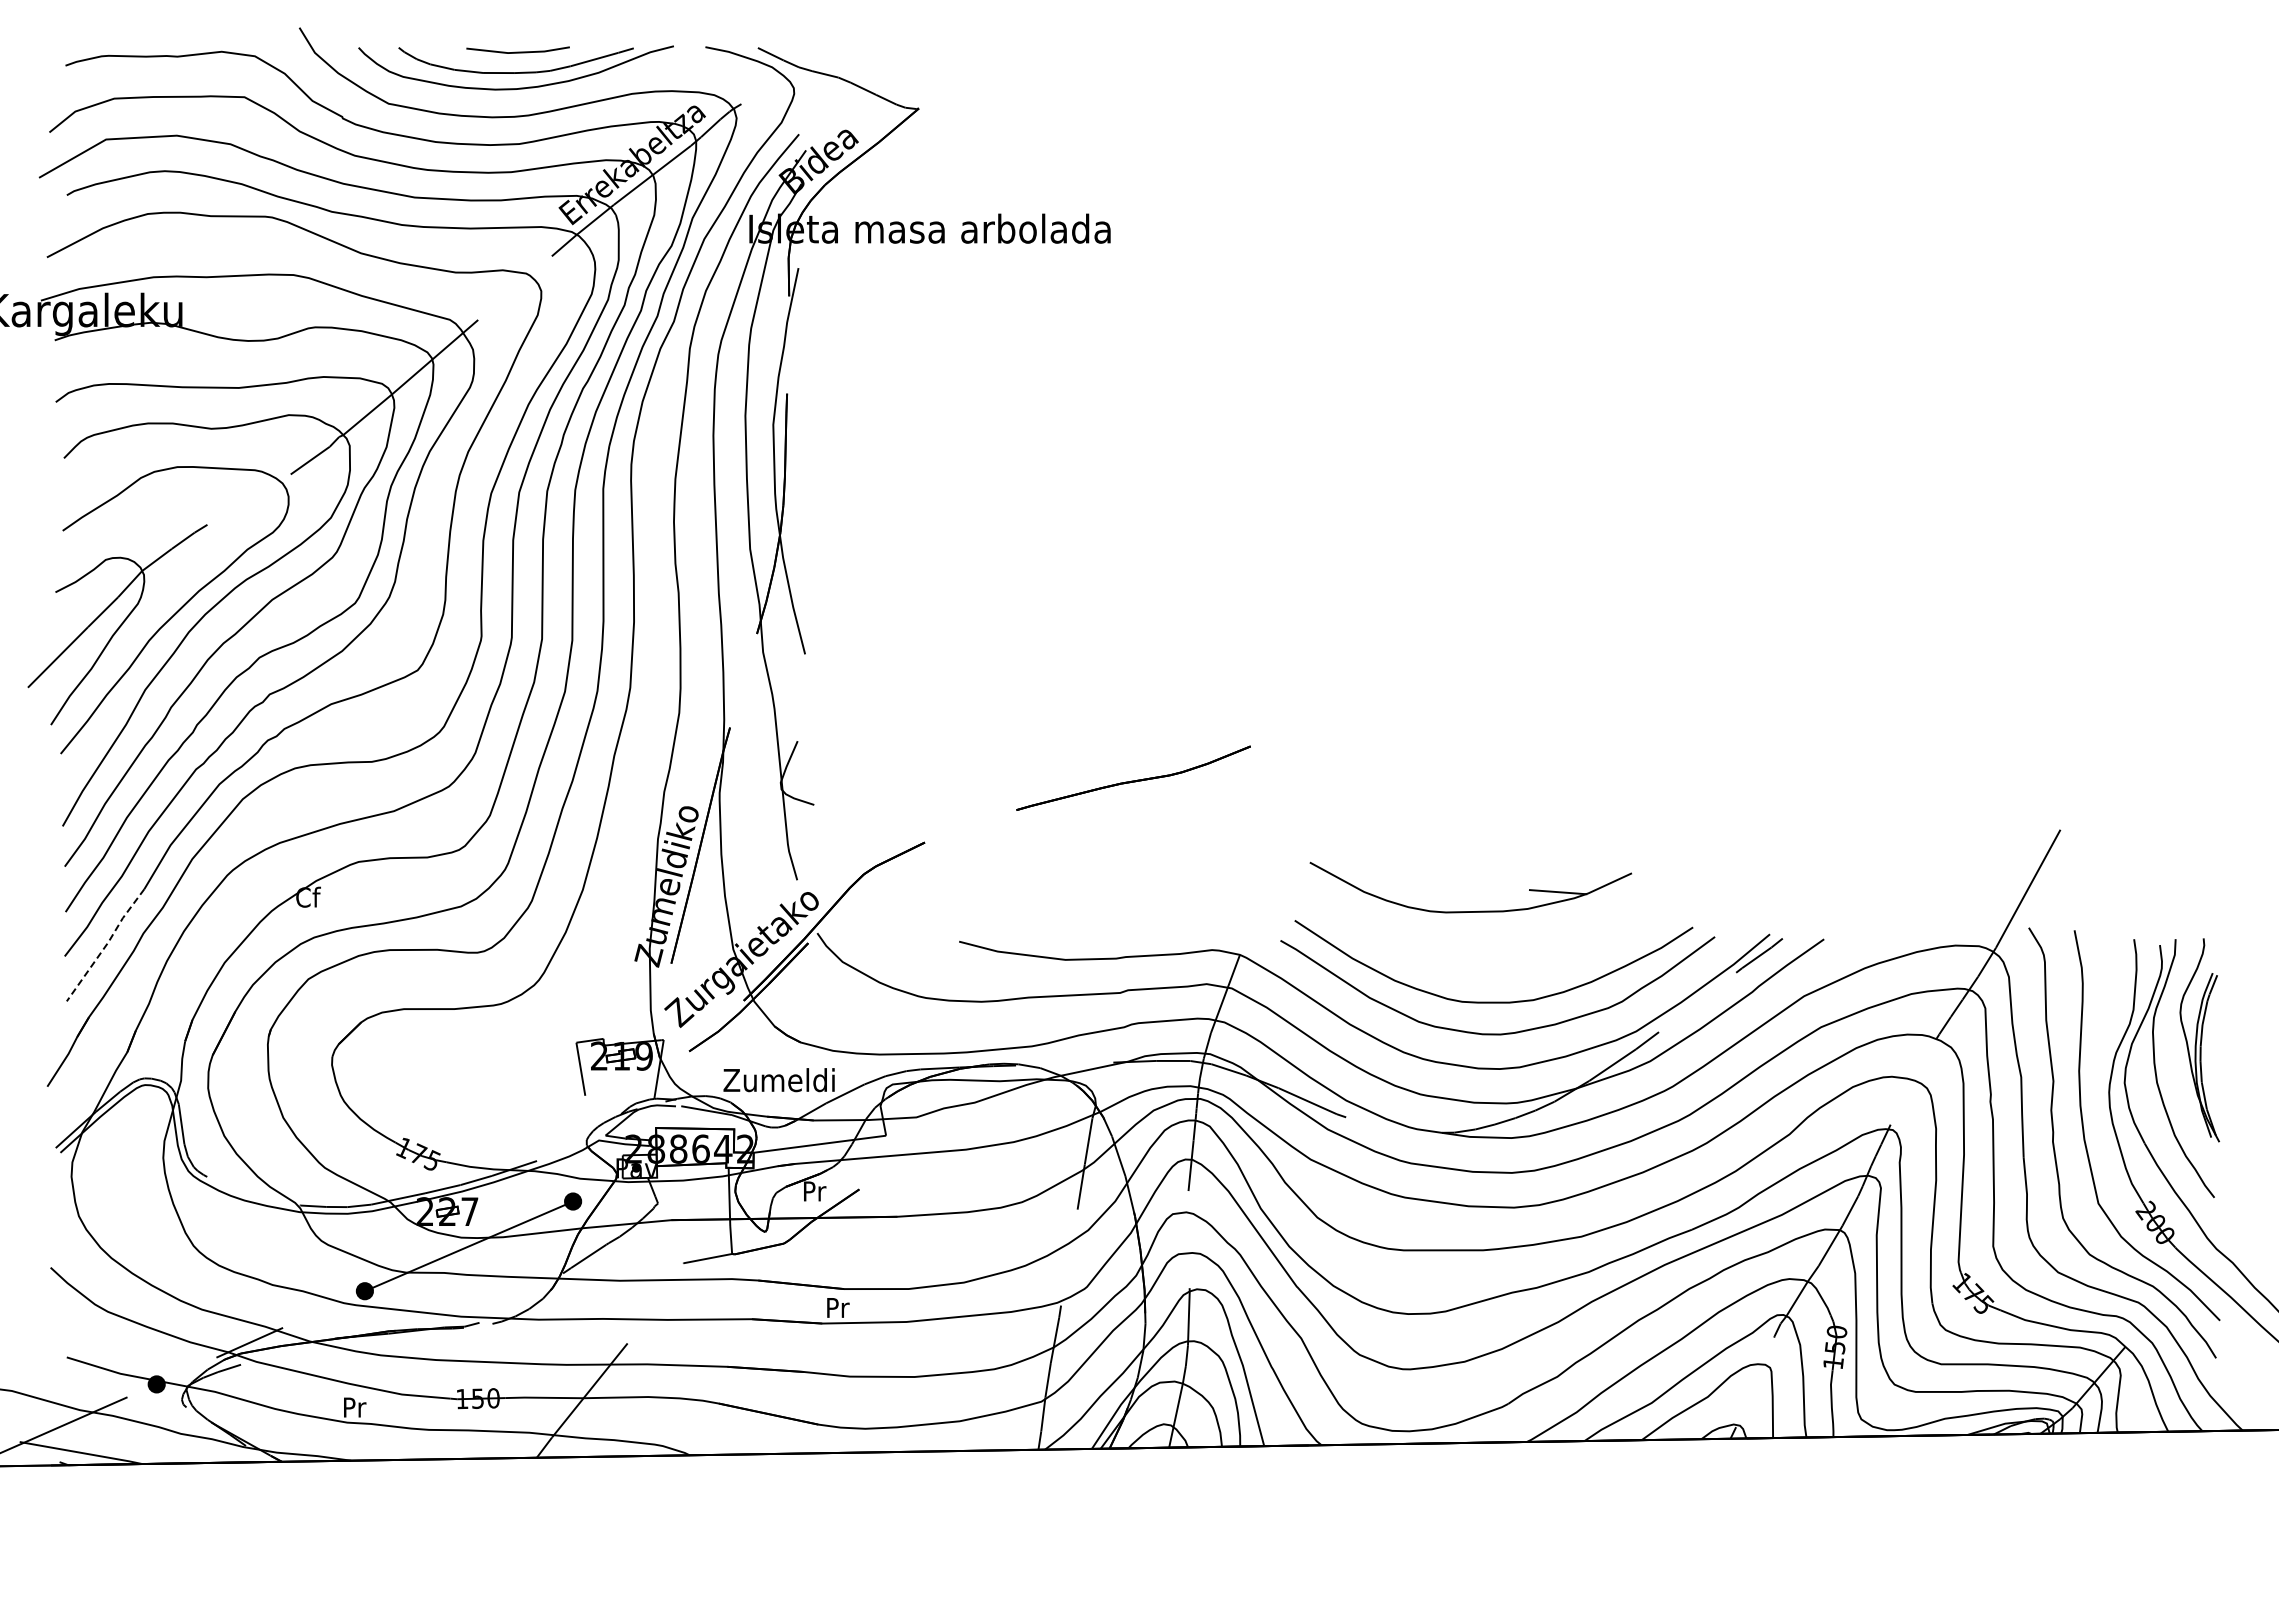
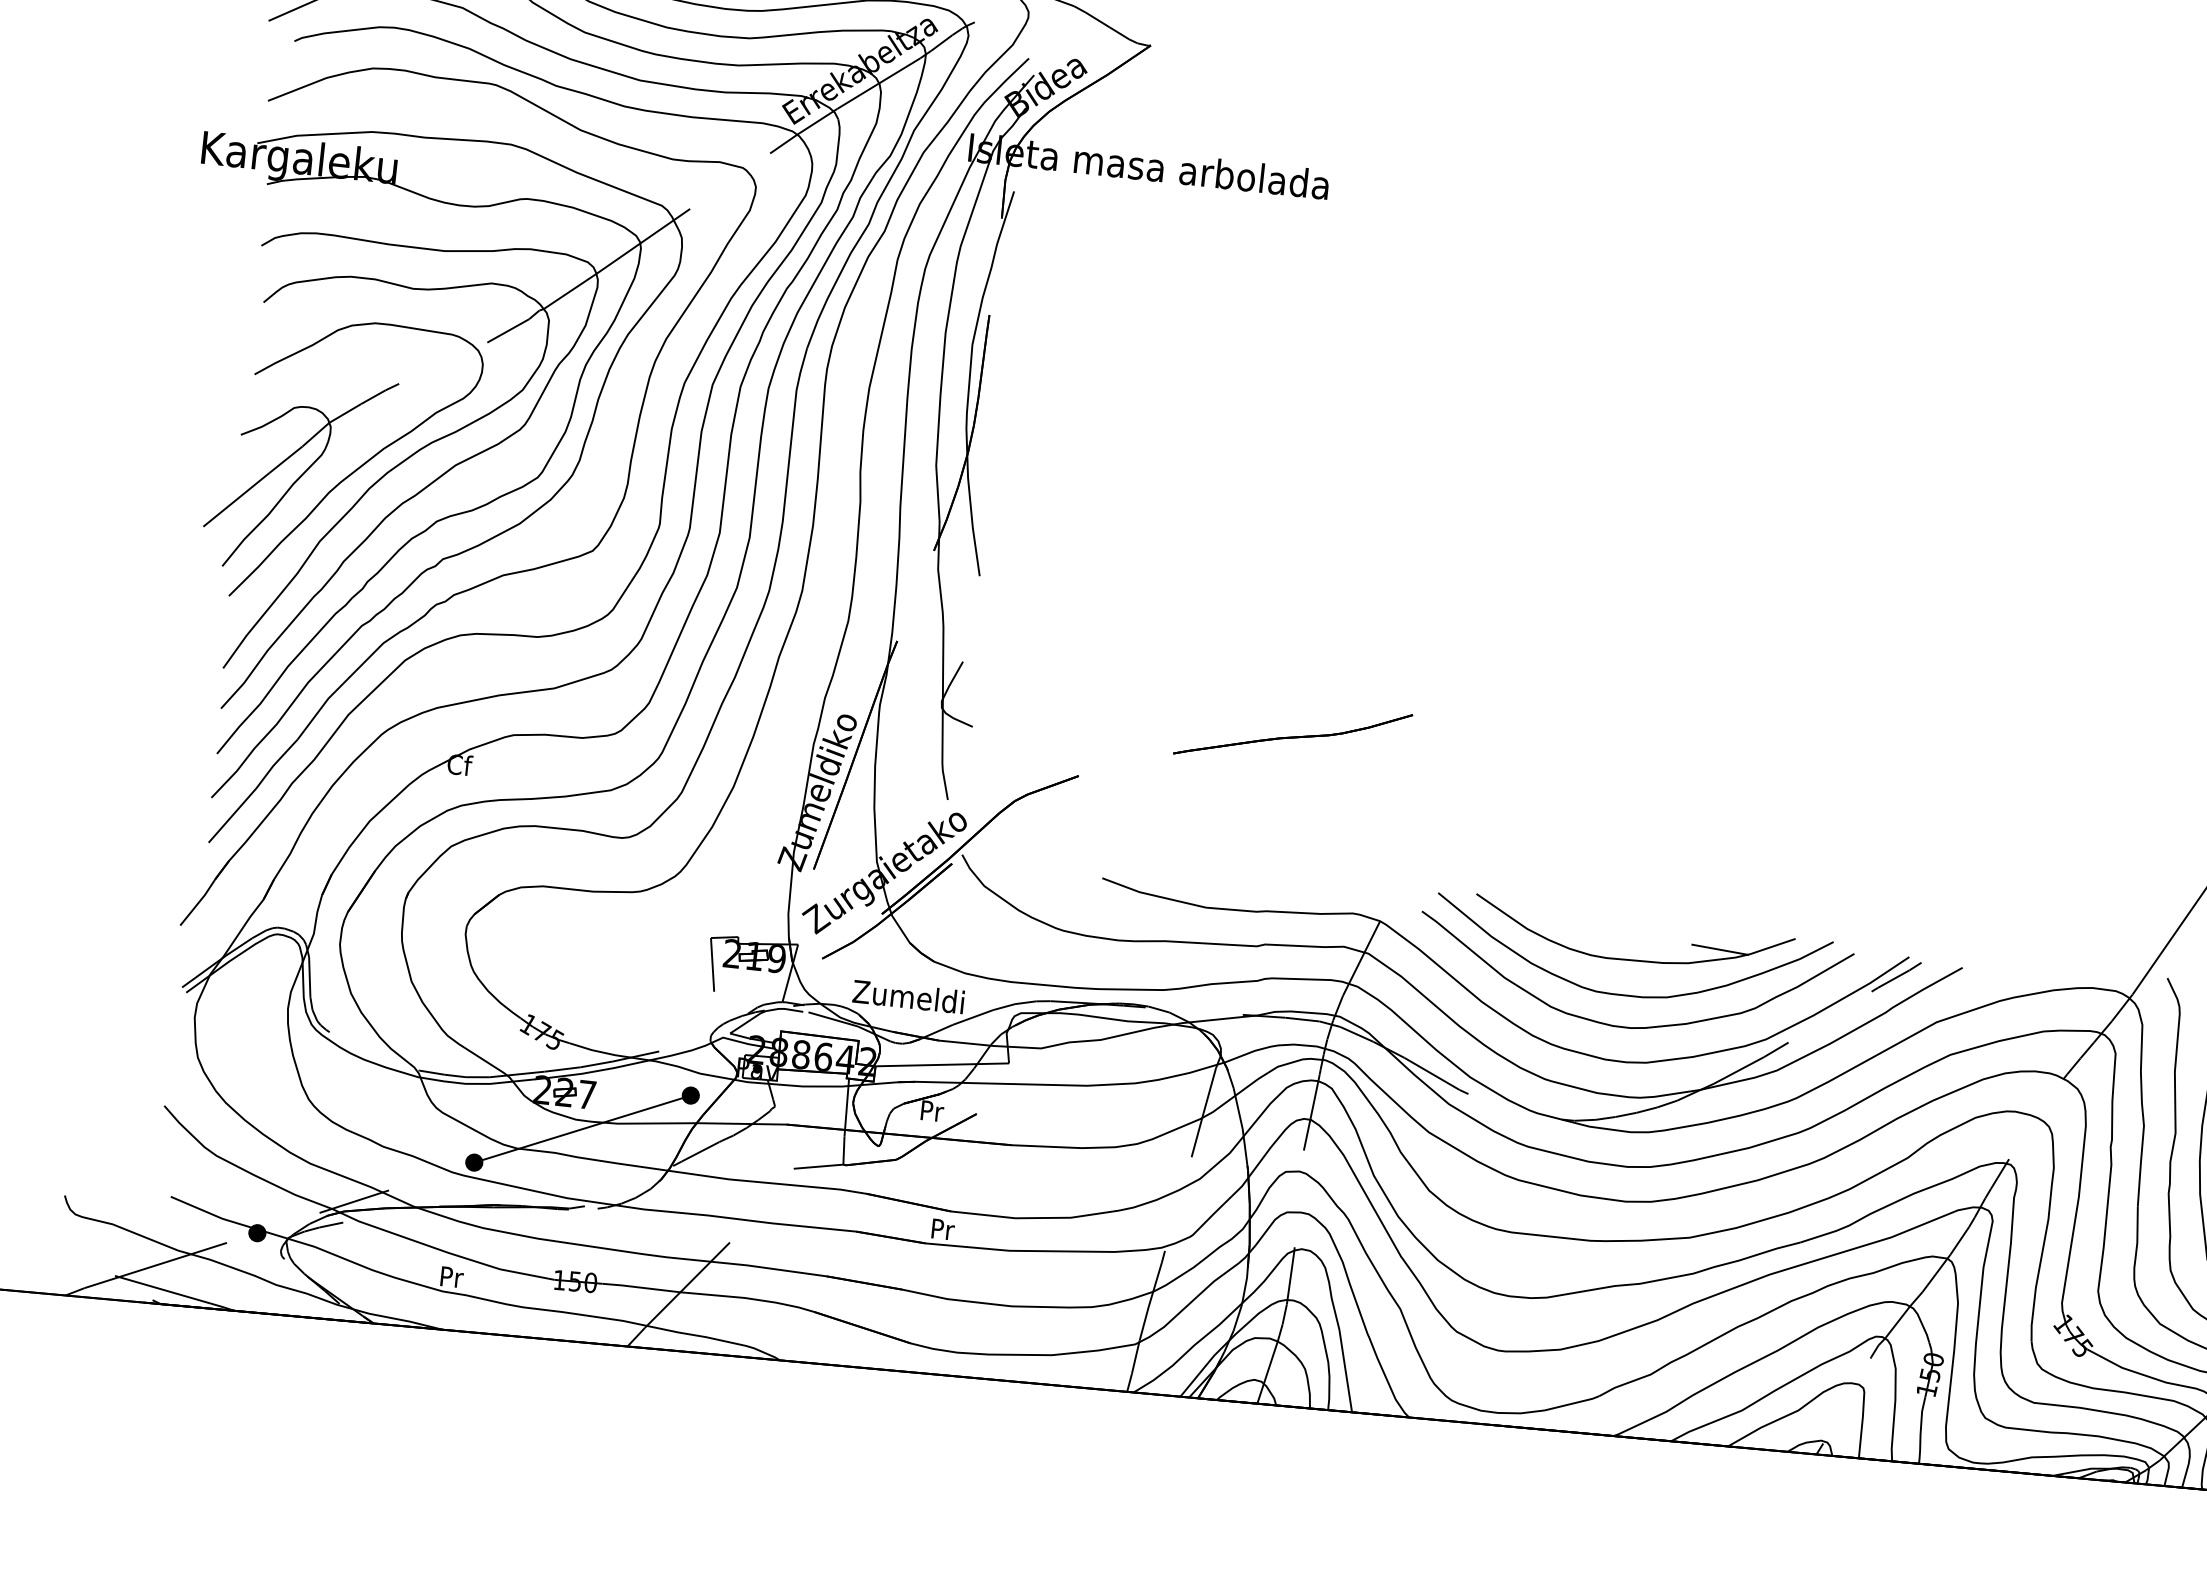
part: (1470, 911) -> (1630, 959), moved
line: (106, 944) -> (254, 790), dashed -> solid

